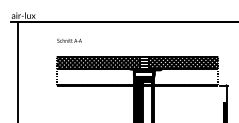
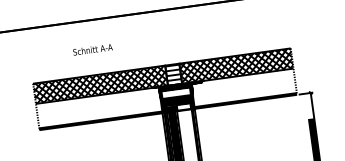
text: (69, 40) -> (92, 49), moved

